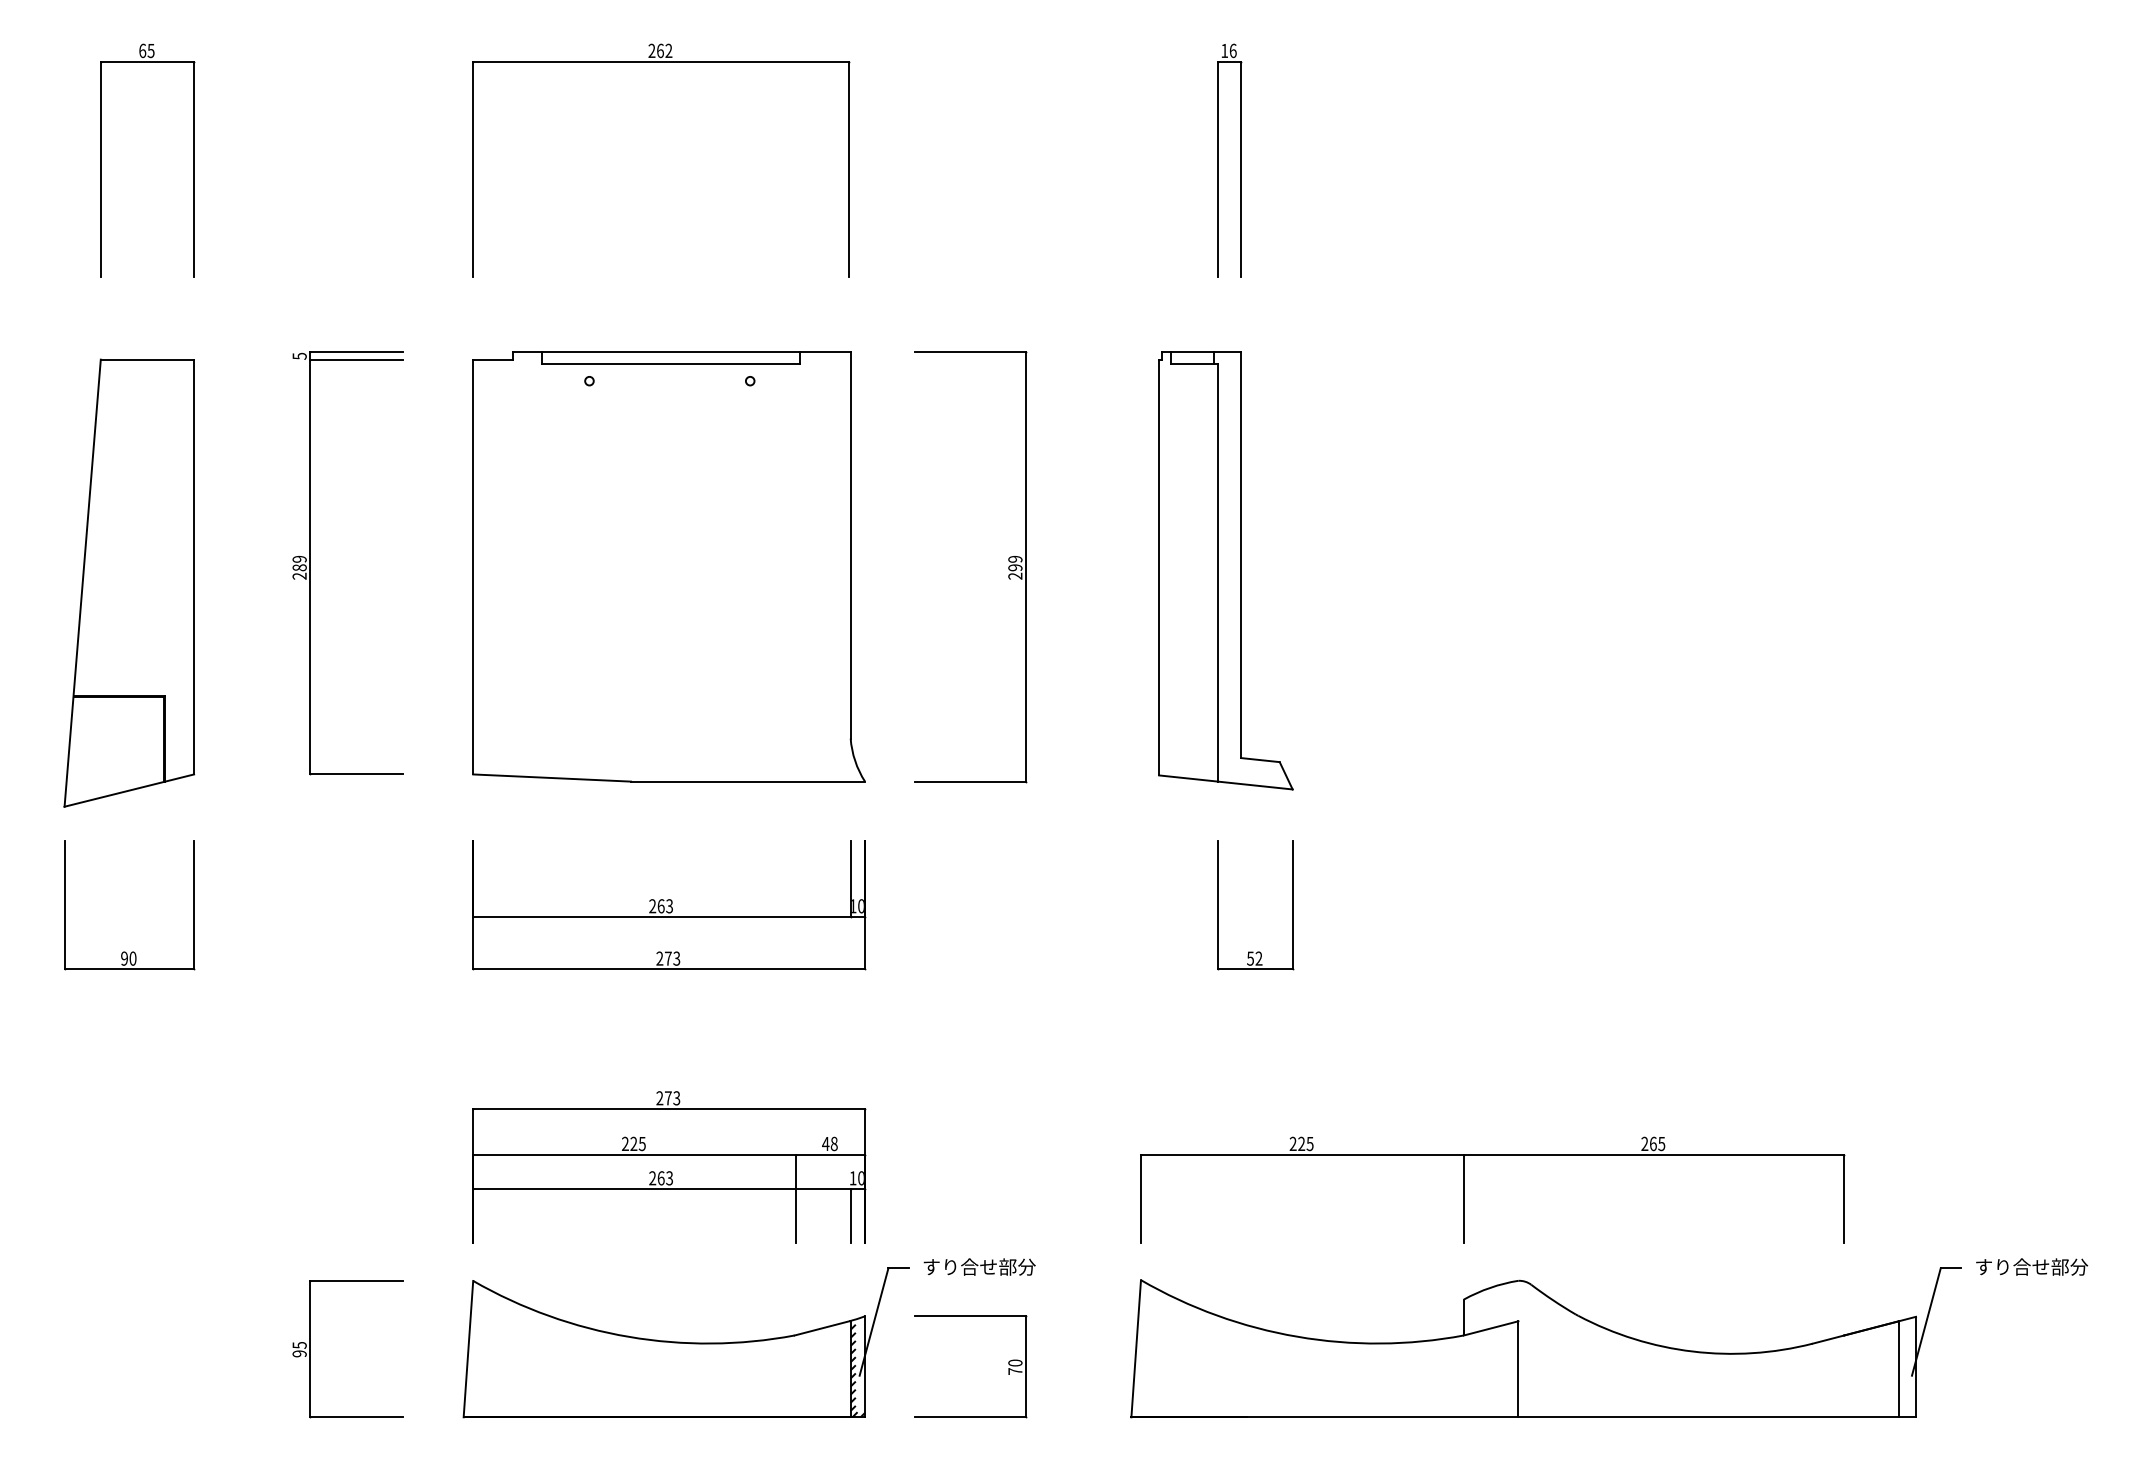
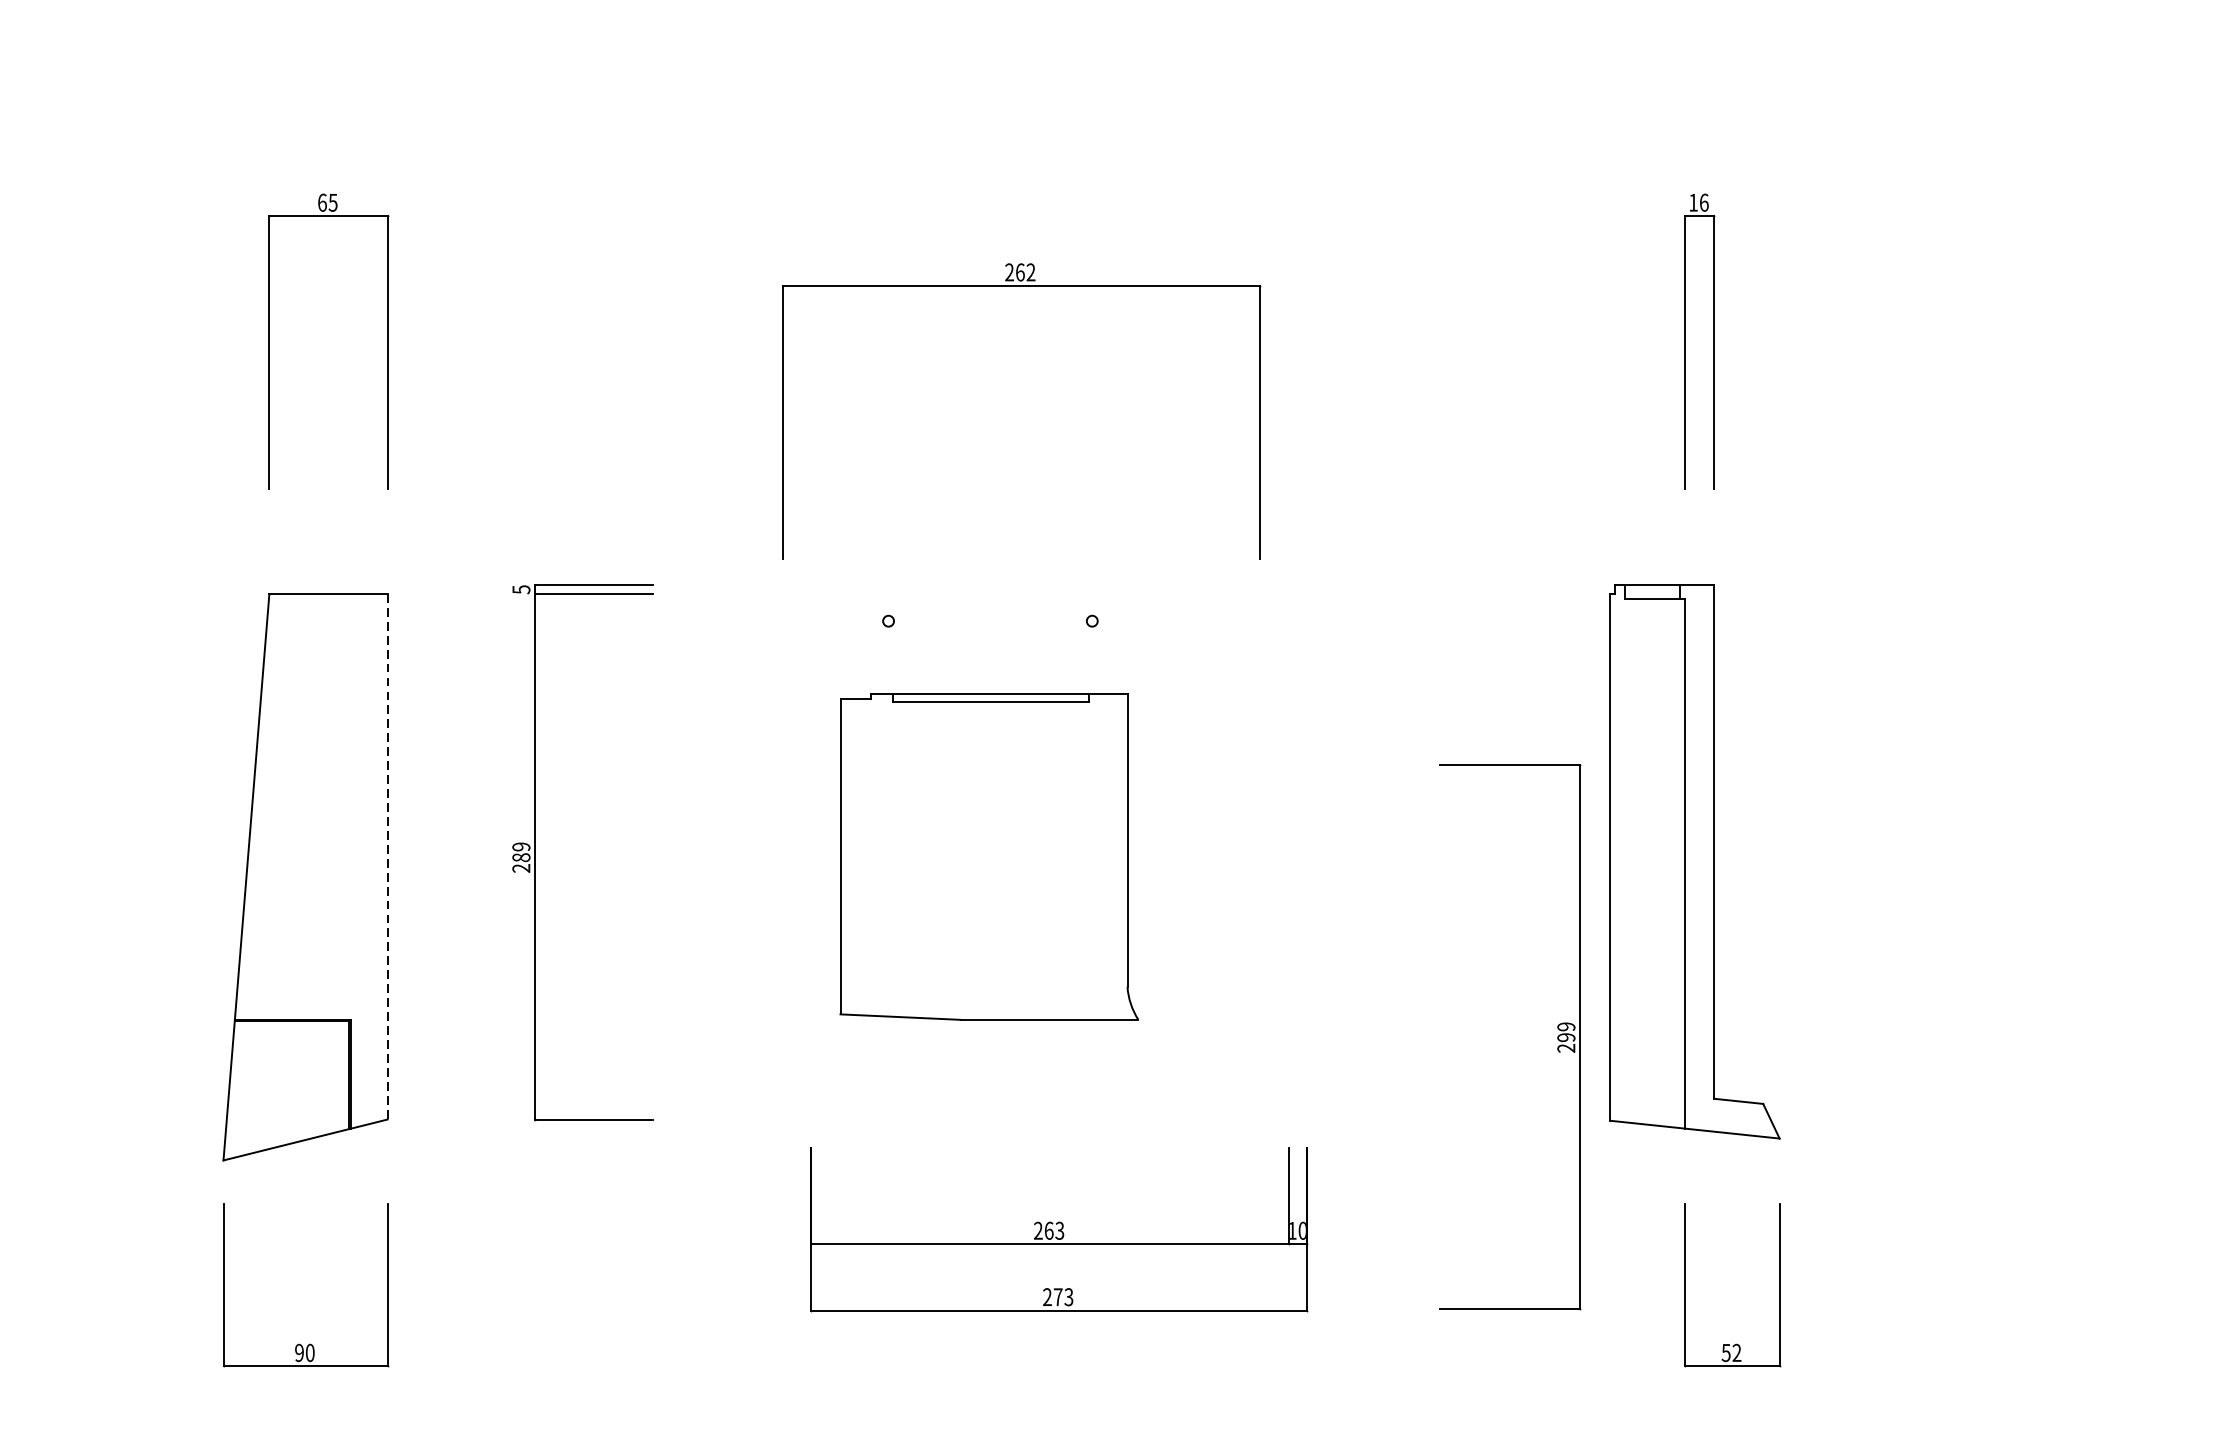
part: (661, 62) -> (1021, 287), moved
part: (668, 566) -> (988, 856), size x0.6
line: (194, 567) -> (388, 857), solid -> dashed
part: (1008, 567) -> (1557, 1037), moved
part: (669, 905) -> (1059, 1229), moved

